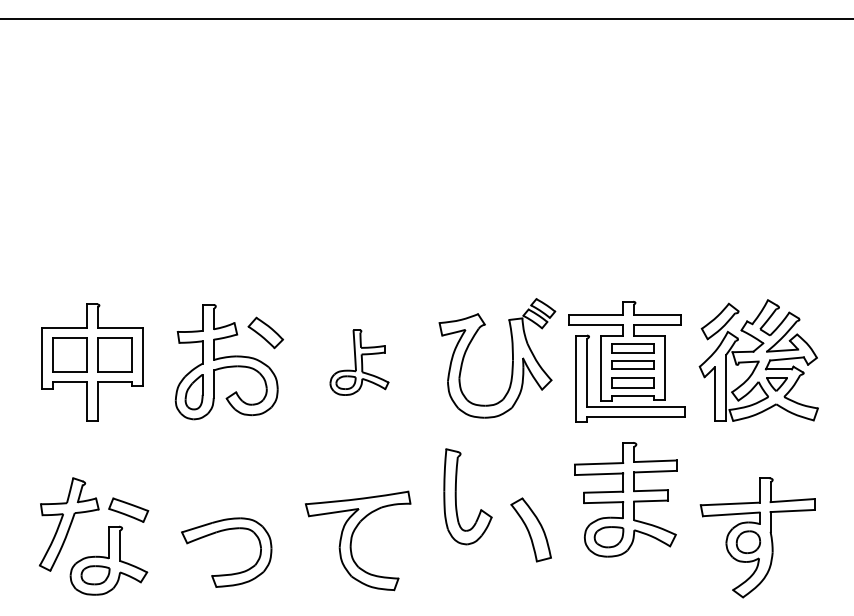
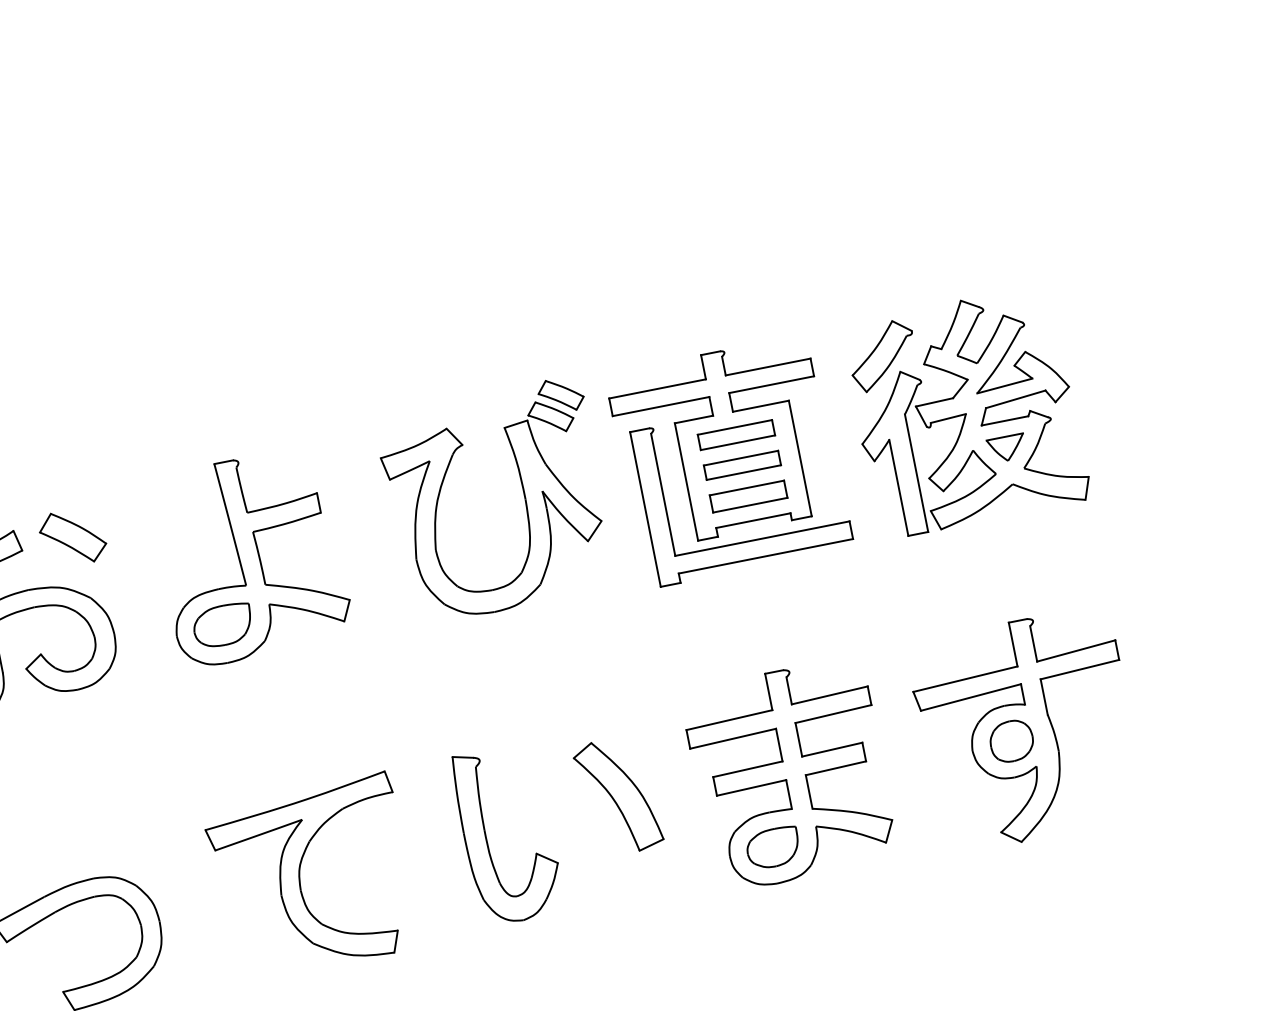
part: (359, 362) -> (251, 557), size x1.67
part: (456, 496) -> (487, 838), moved
part: (625, 499) -> (789, 774), moved

